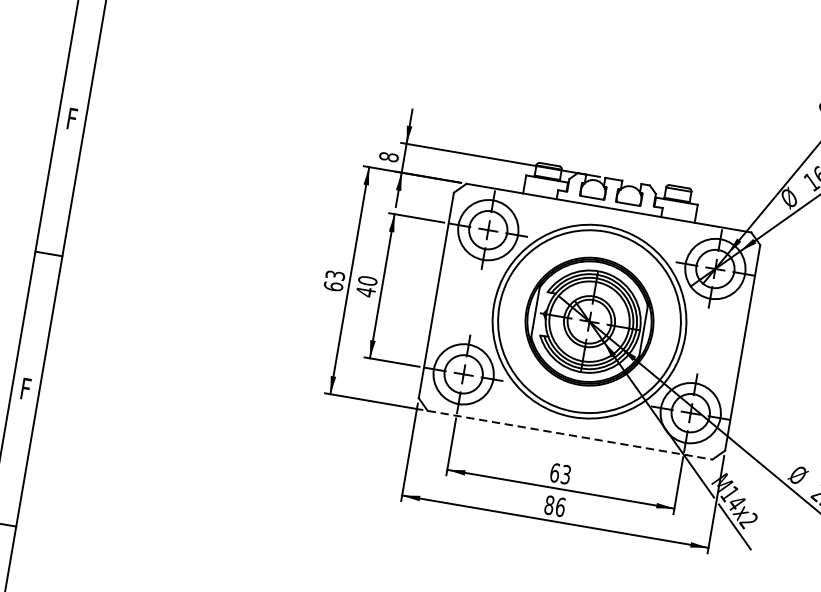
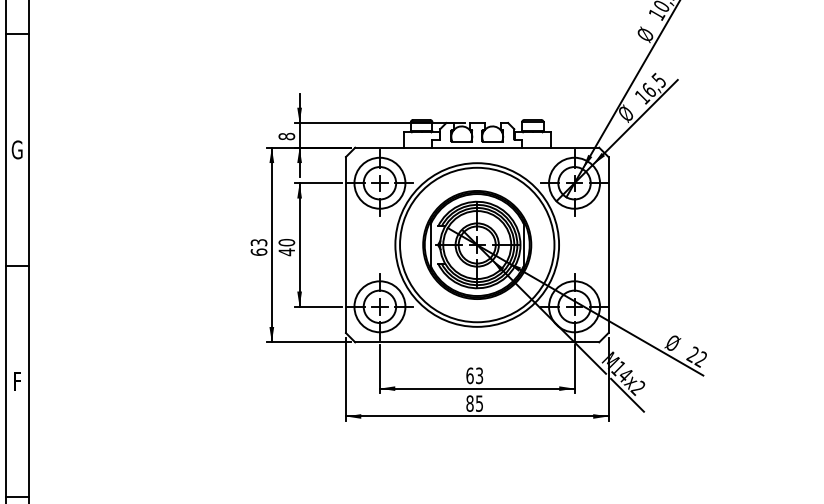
text: (70, 118) -> (16, 149), F -> G
line: (570, 435) -> (477, 342), dashed -> solid
text: (560, 507) -> (479, 403), 86 -> 85

